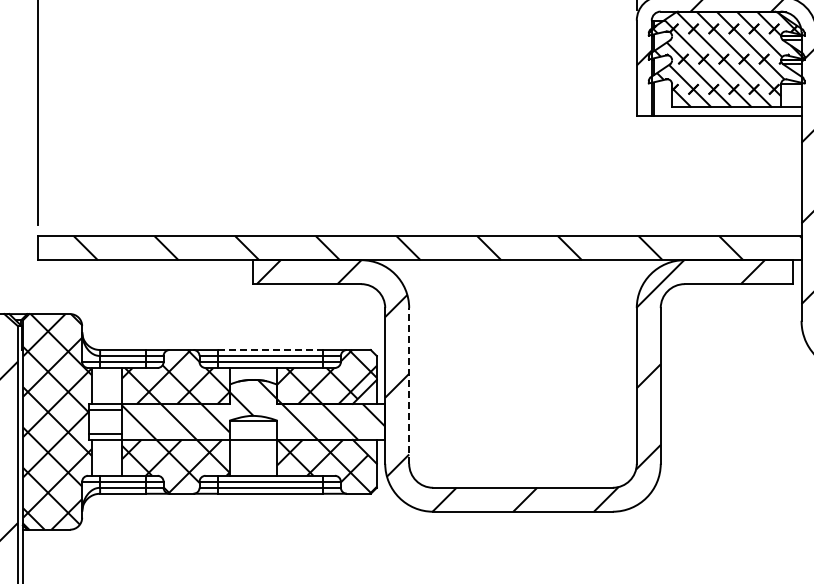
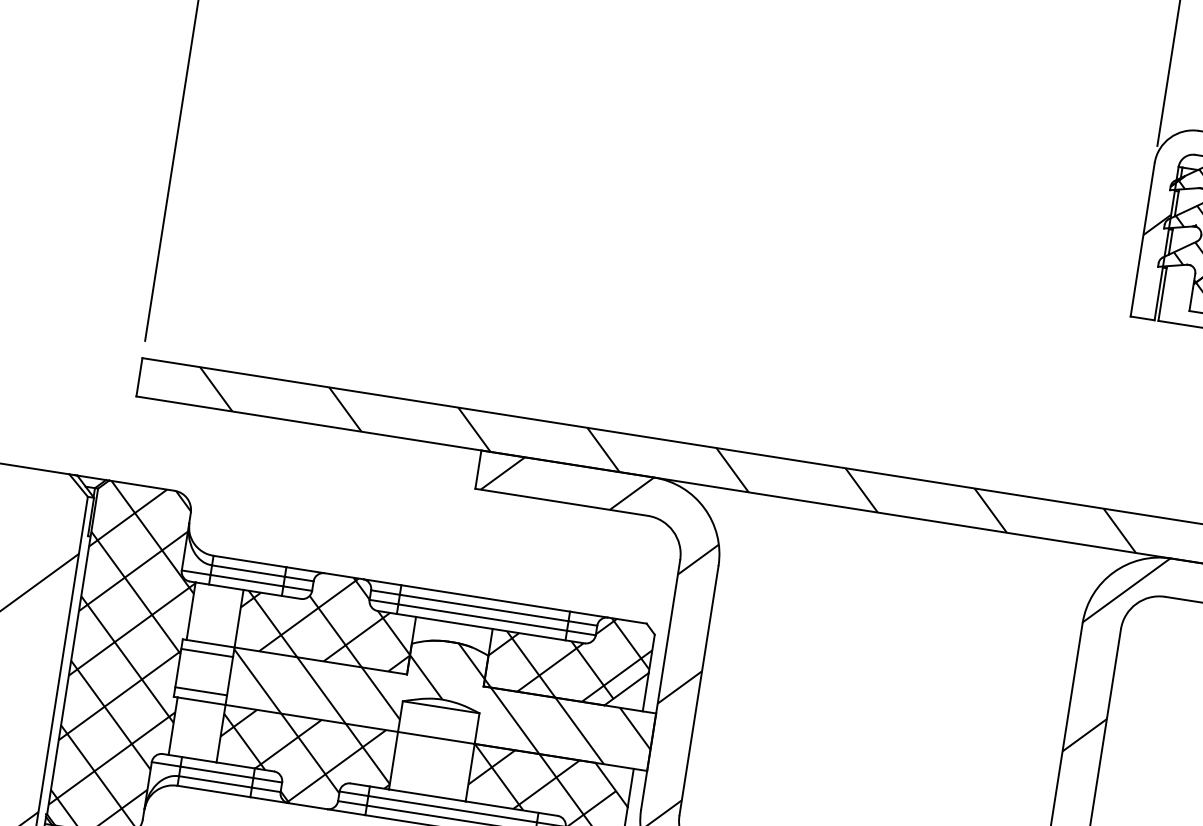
line: (270, 350) -> (486, 599), dashed -> solid
line: (409, 385) -> (699, 690), dashed -> solid

